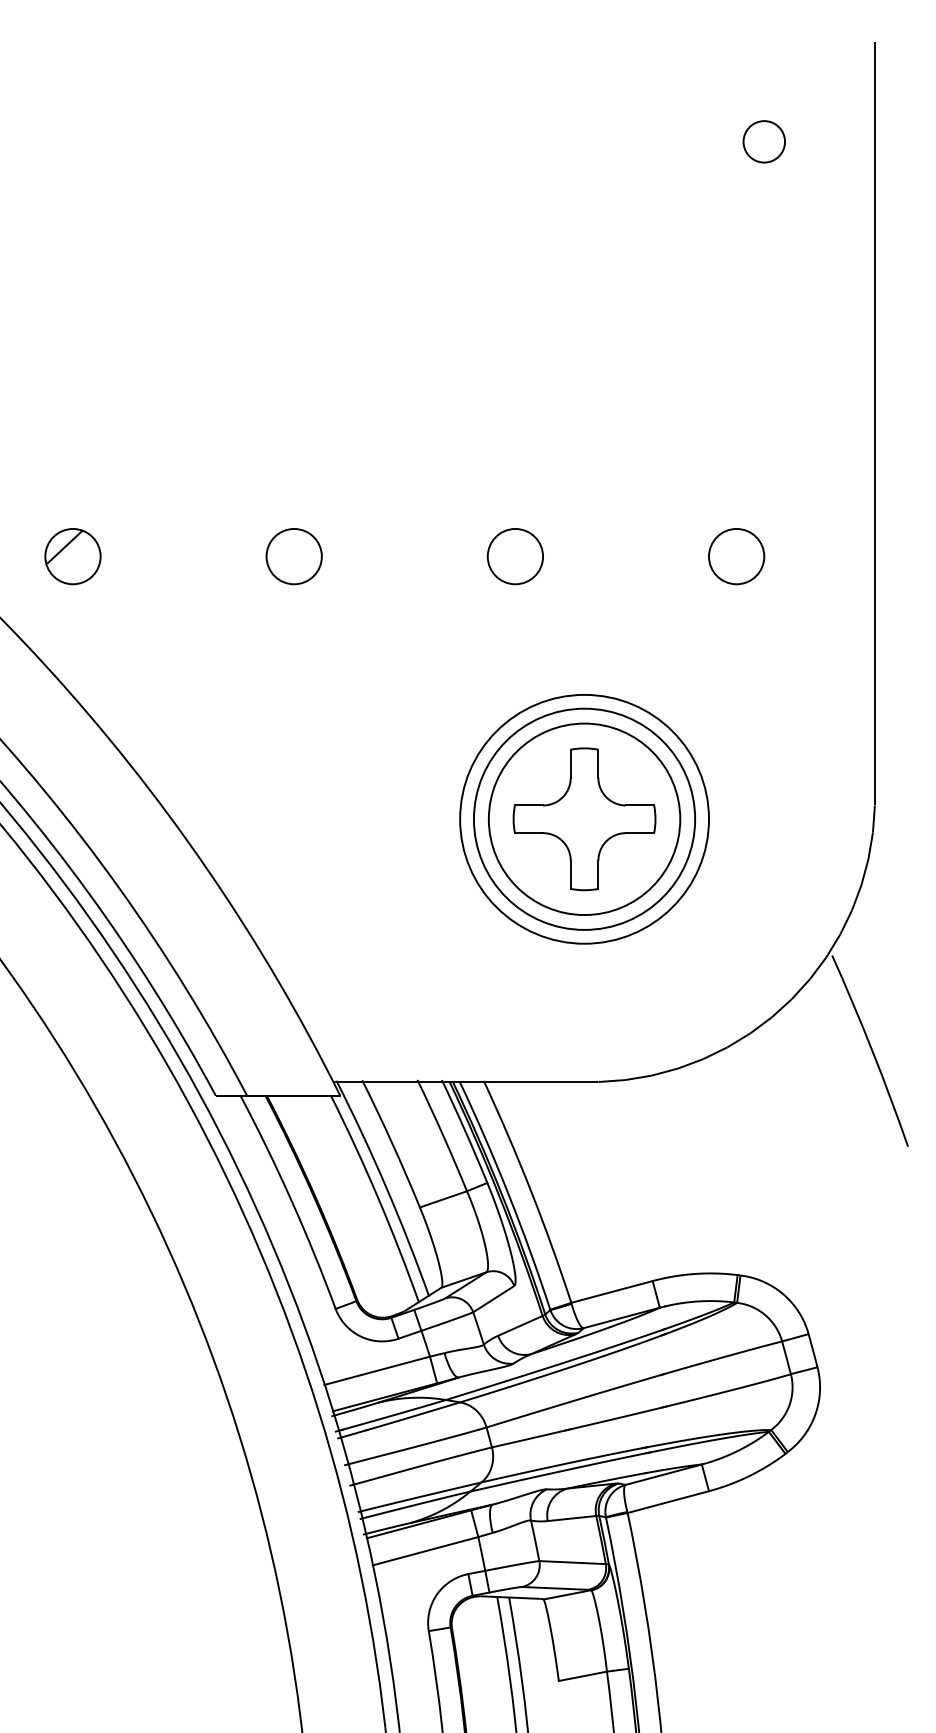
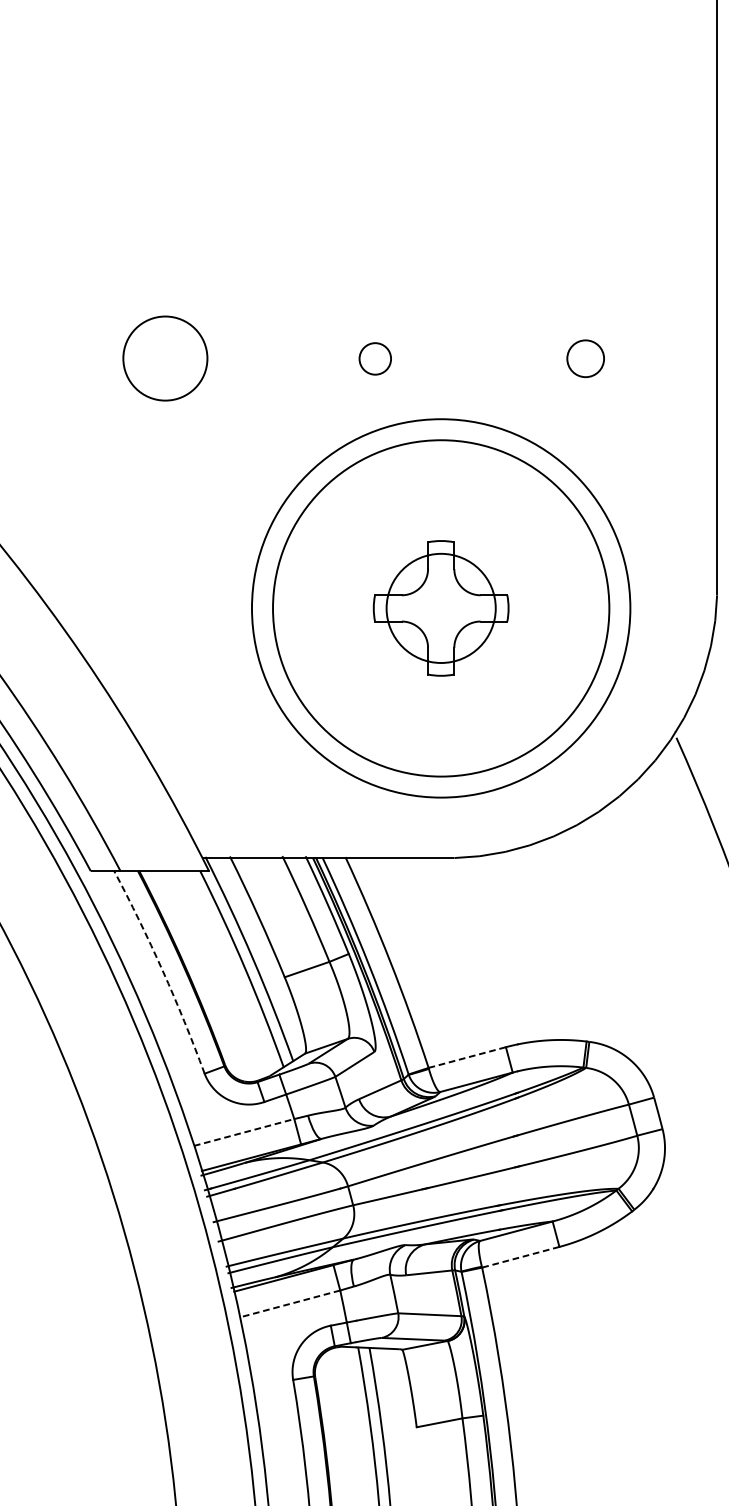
circle: (293, 556) -> (164, 358), size x1.6
circle: (514, 556) -> (374, 358), size x0.6
circle: (736, 556) -> (585, 358), size x0.7
circle: (584, 818) -> (441, 607), size x1.6
circle: (584, 818) -> (441, 607), size x1.6
circle: (584, 819) -> (441, 608), size x0.6
arc: (291, 1200) -> (162, 970), solid -> dashed
line: (612, 1291) -> (467, 1057), solid -> dashed
line: (377, 1370) -> (244, 1132), solid -> dashed
line: (667, 1502) -> (520, 1257), solid -> dashed
line: (425, 1551) -> (290, 1304), solid -> dashed

